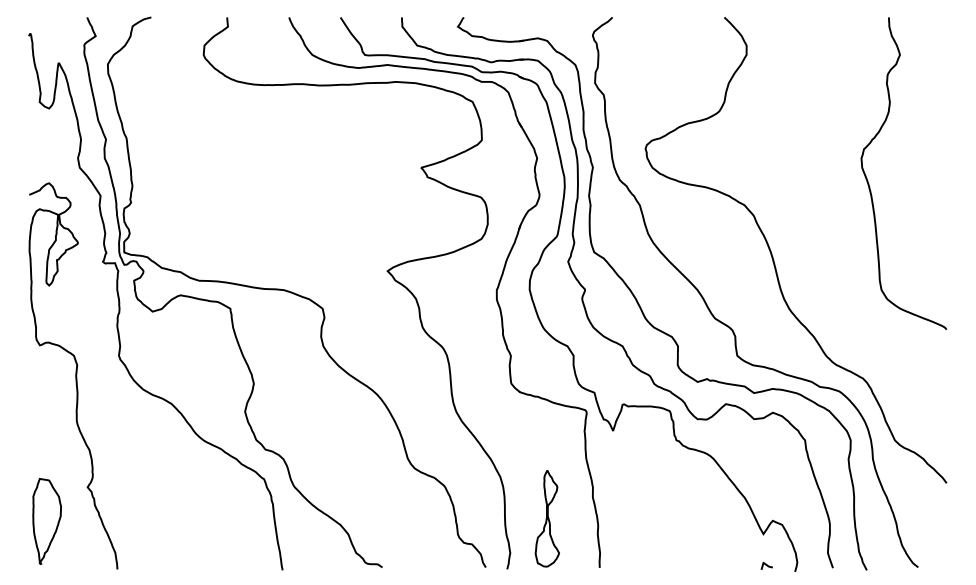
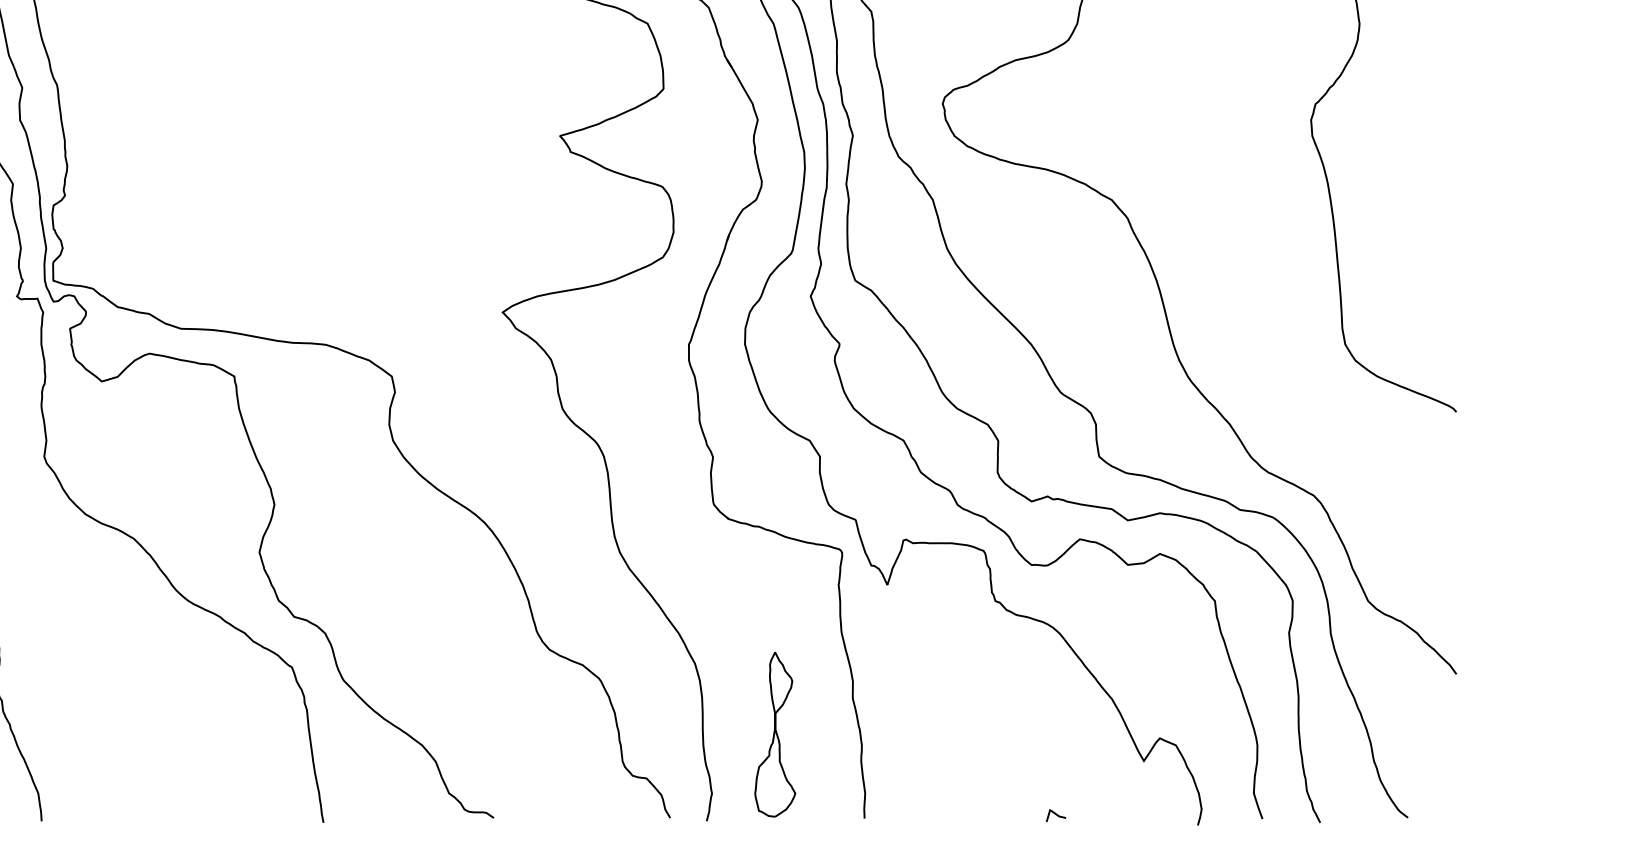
line: (766, 565) -> (1055, 814), moved

